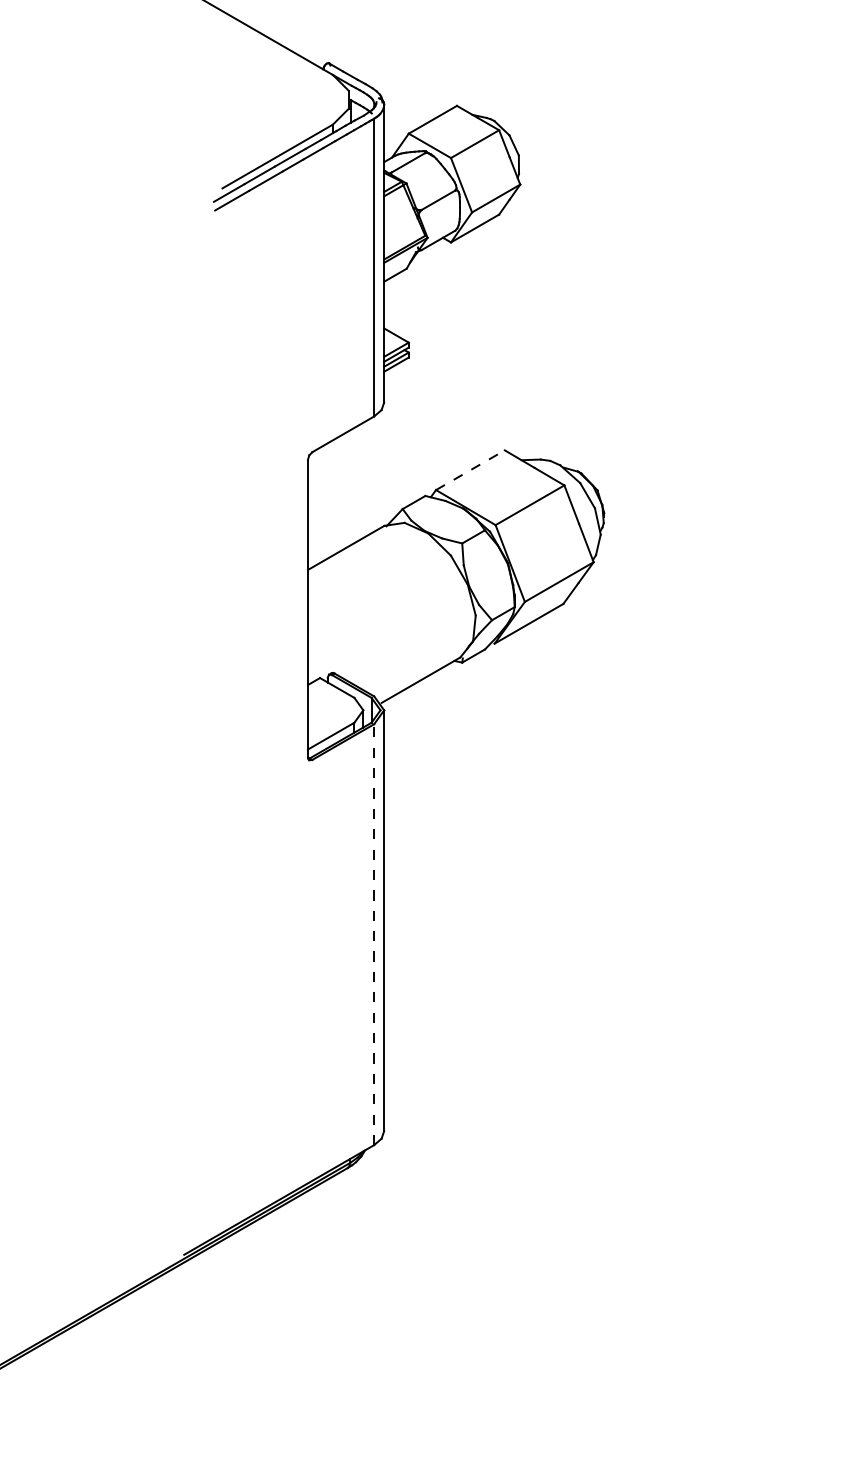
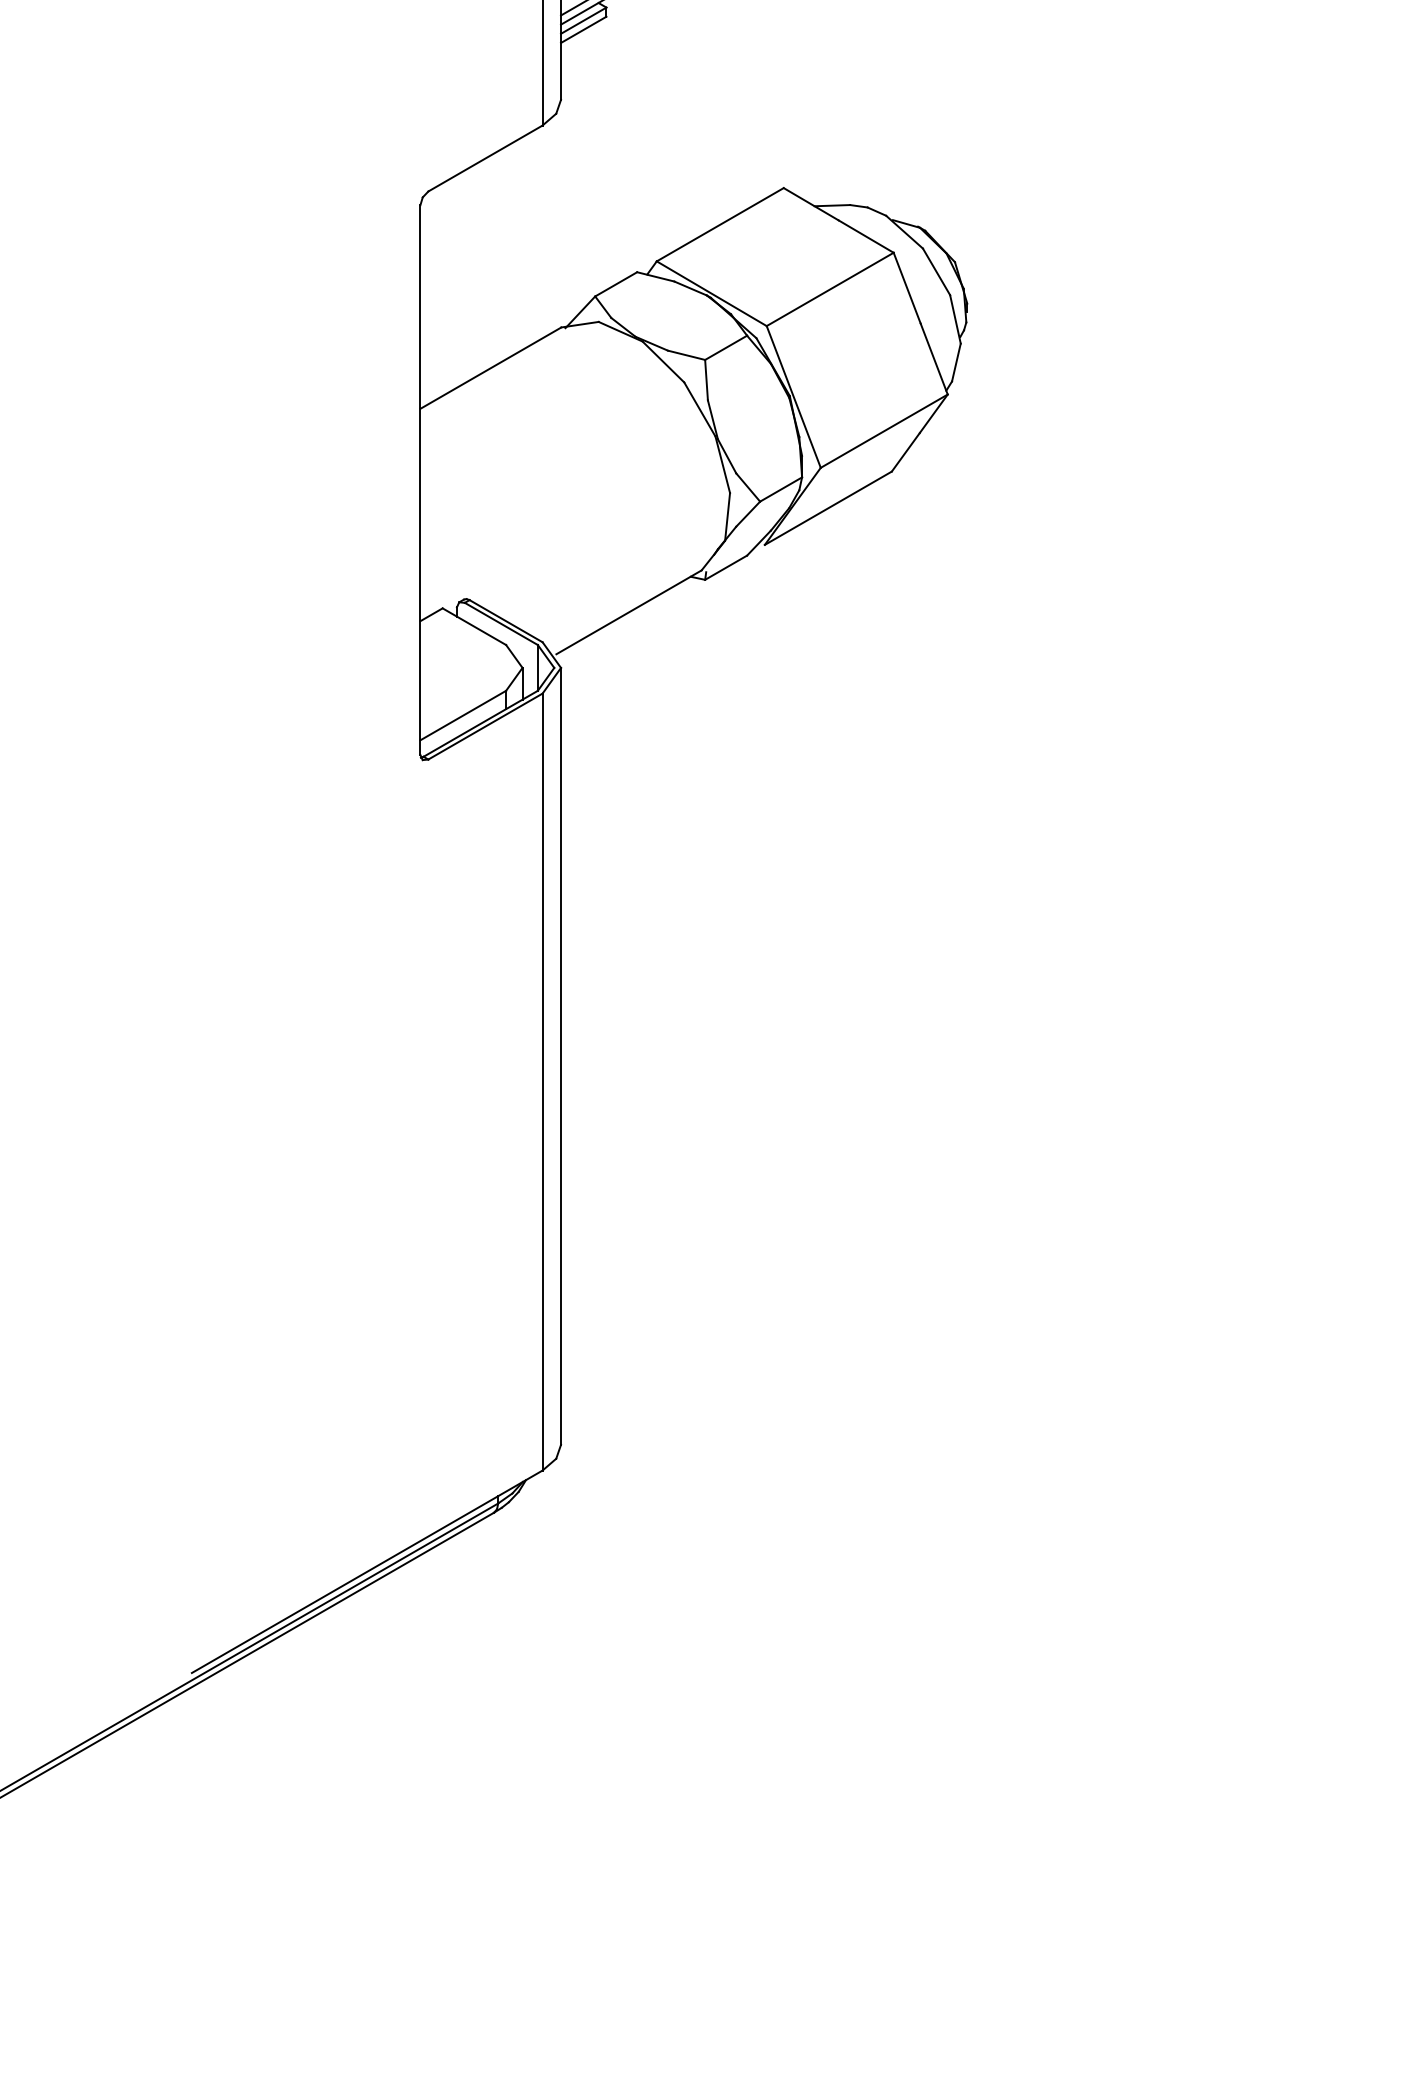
line: (470, 470) -> (720, 225), dashed -> solid
line: (374, 934) -> (543, 1081), dashed -> solid

